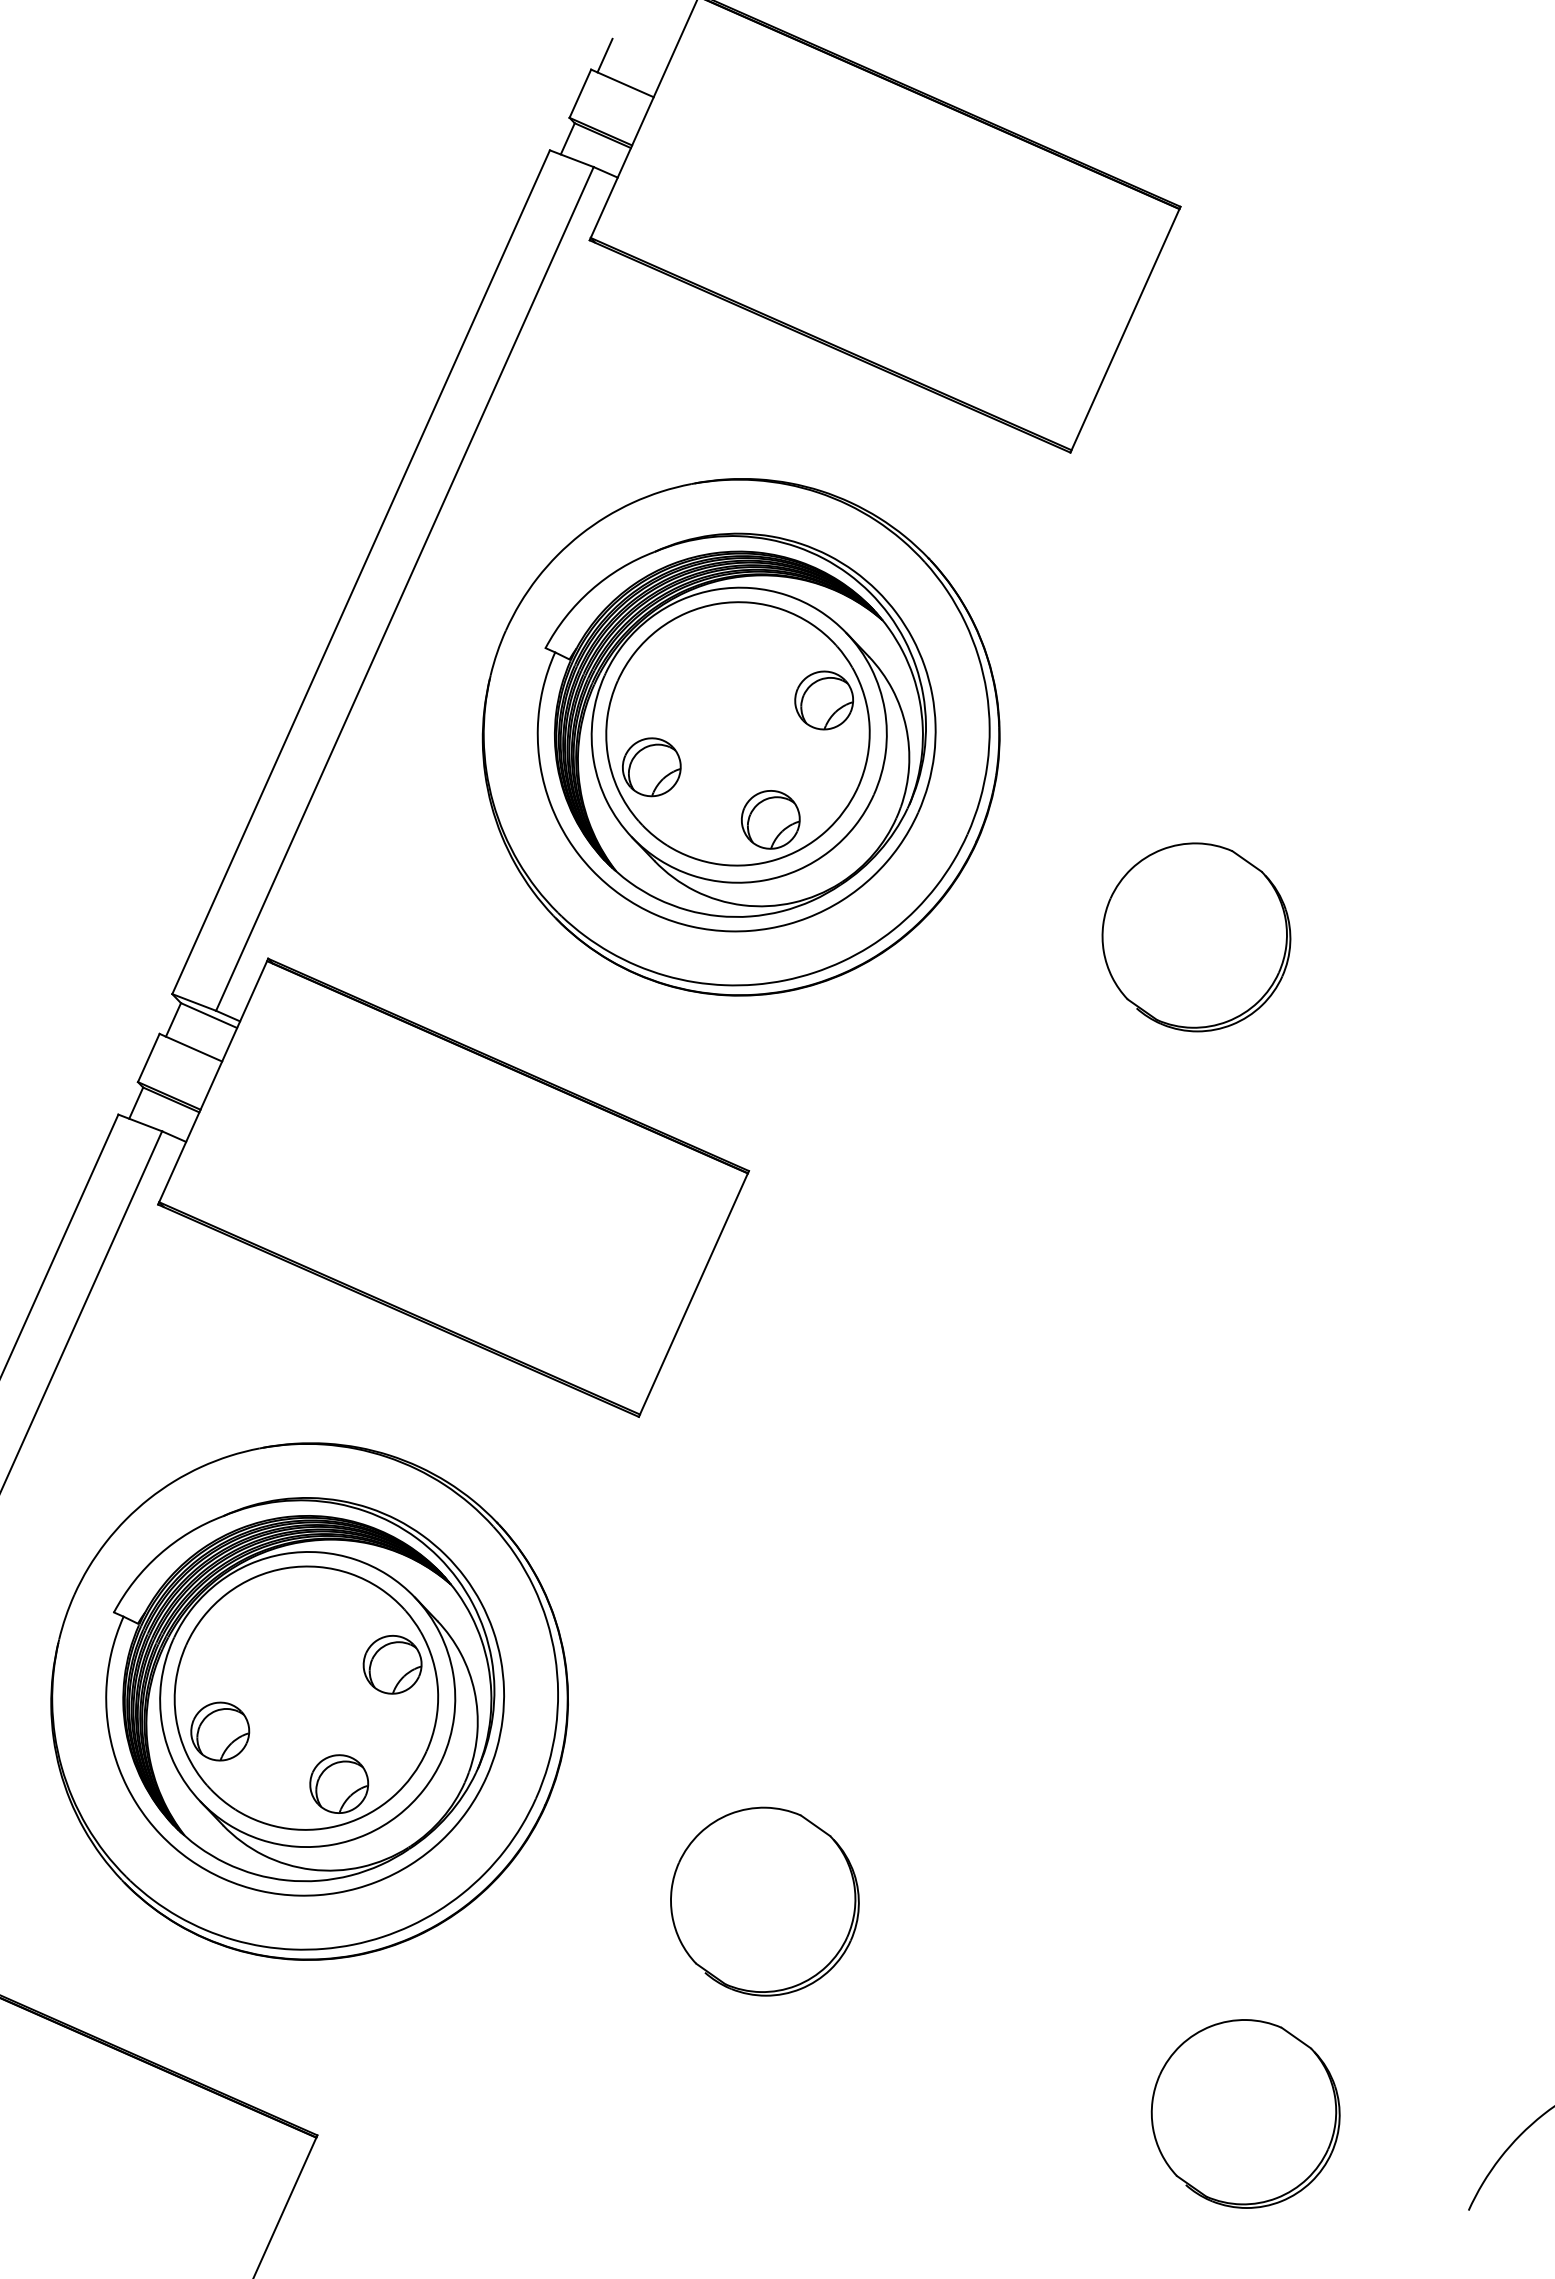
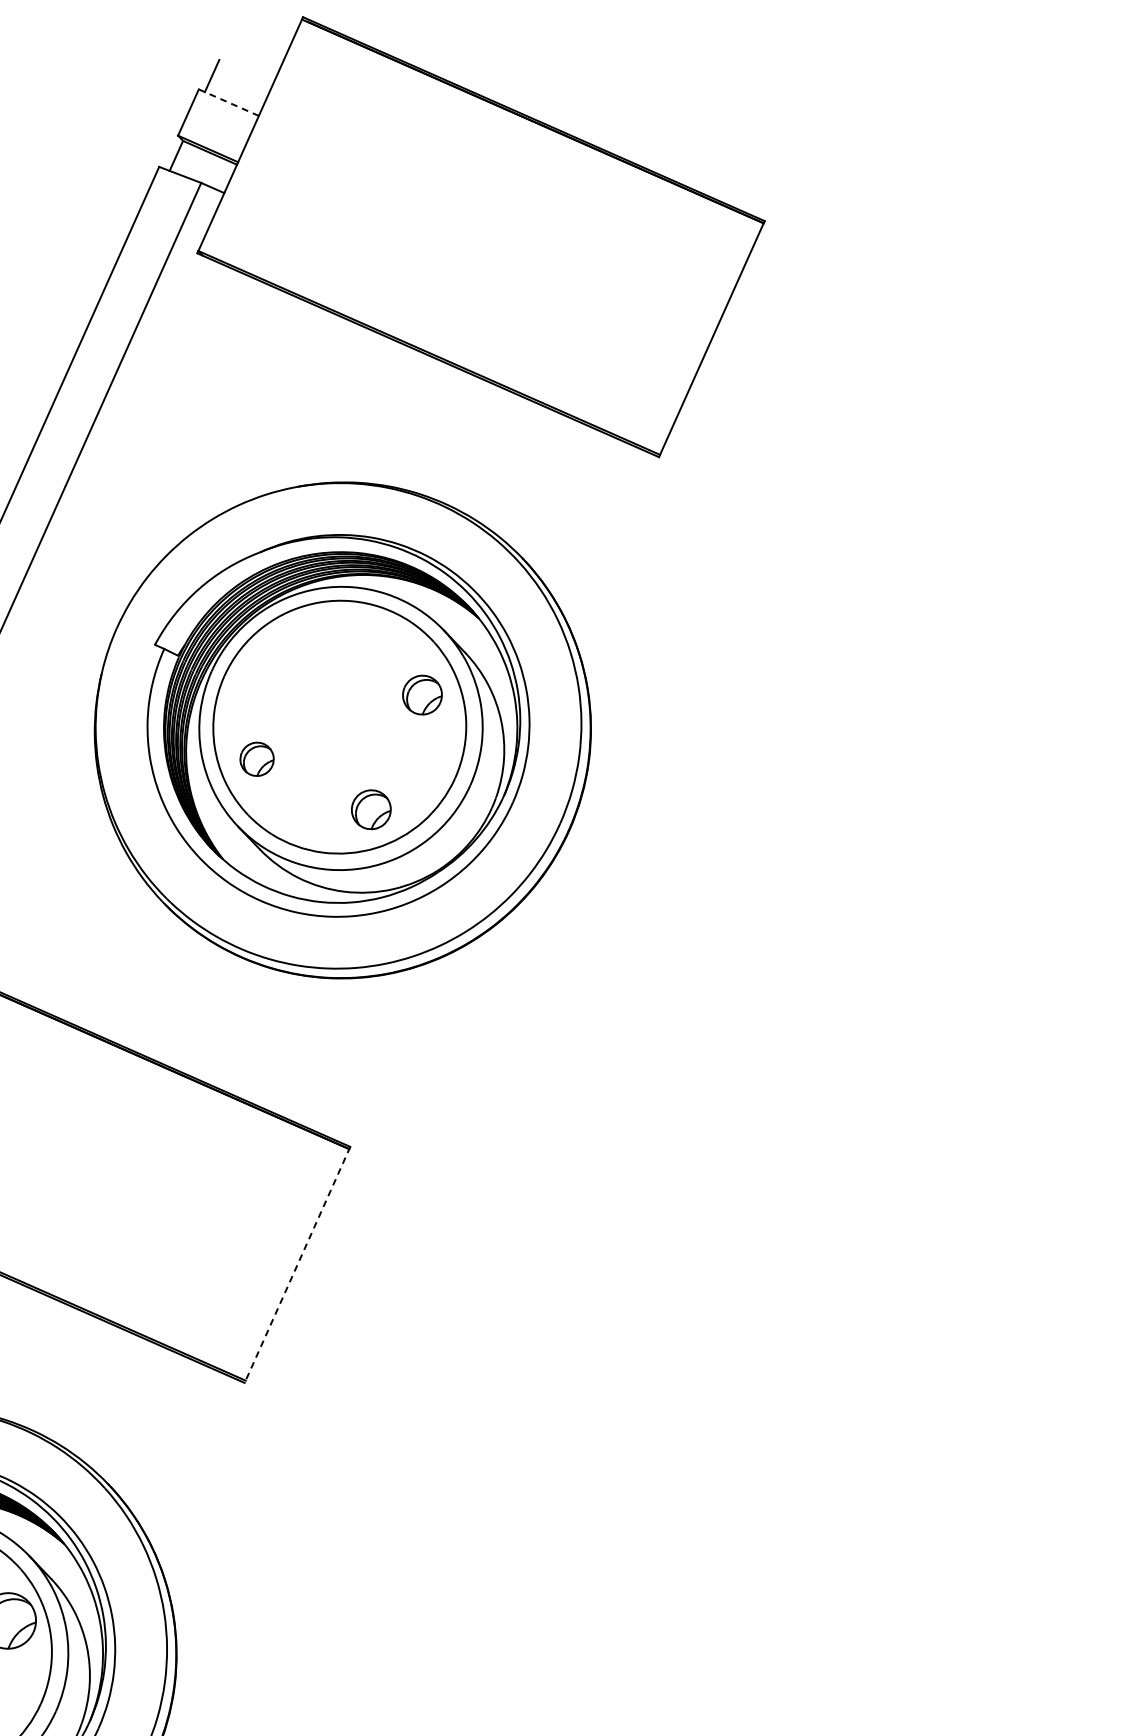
line: (622, 83) -> (228, 102), solid -> dashed
part: (823, 700) -> (421, 695), size x0.7
part: (651, 767) -> (256, 759), size x0.6
part: (770, 819) -> (370, 809), size x0.7
part: (1196, 937) -> (780, 922), removed
line: (693, 1293) -> (297, 1264), solid -> dashed

